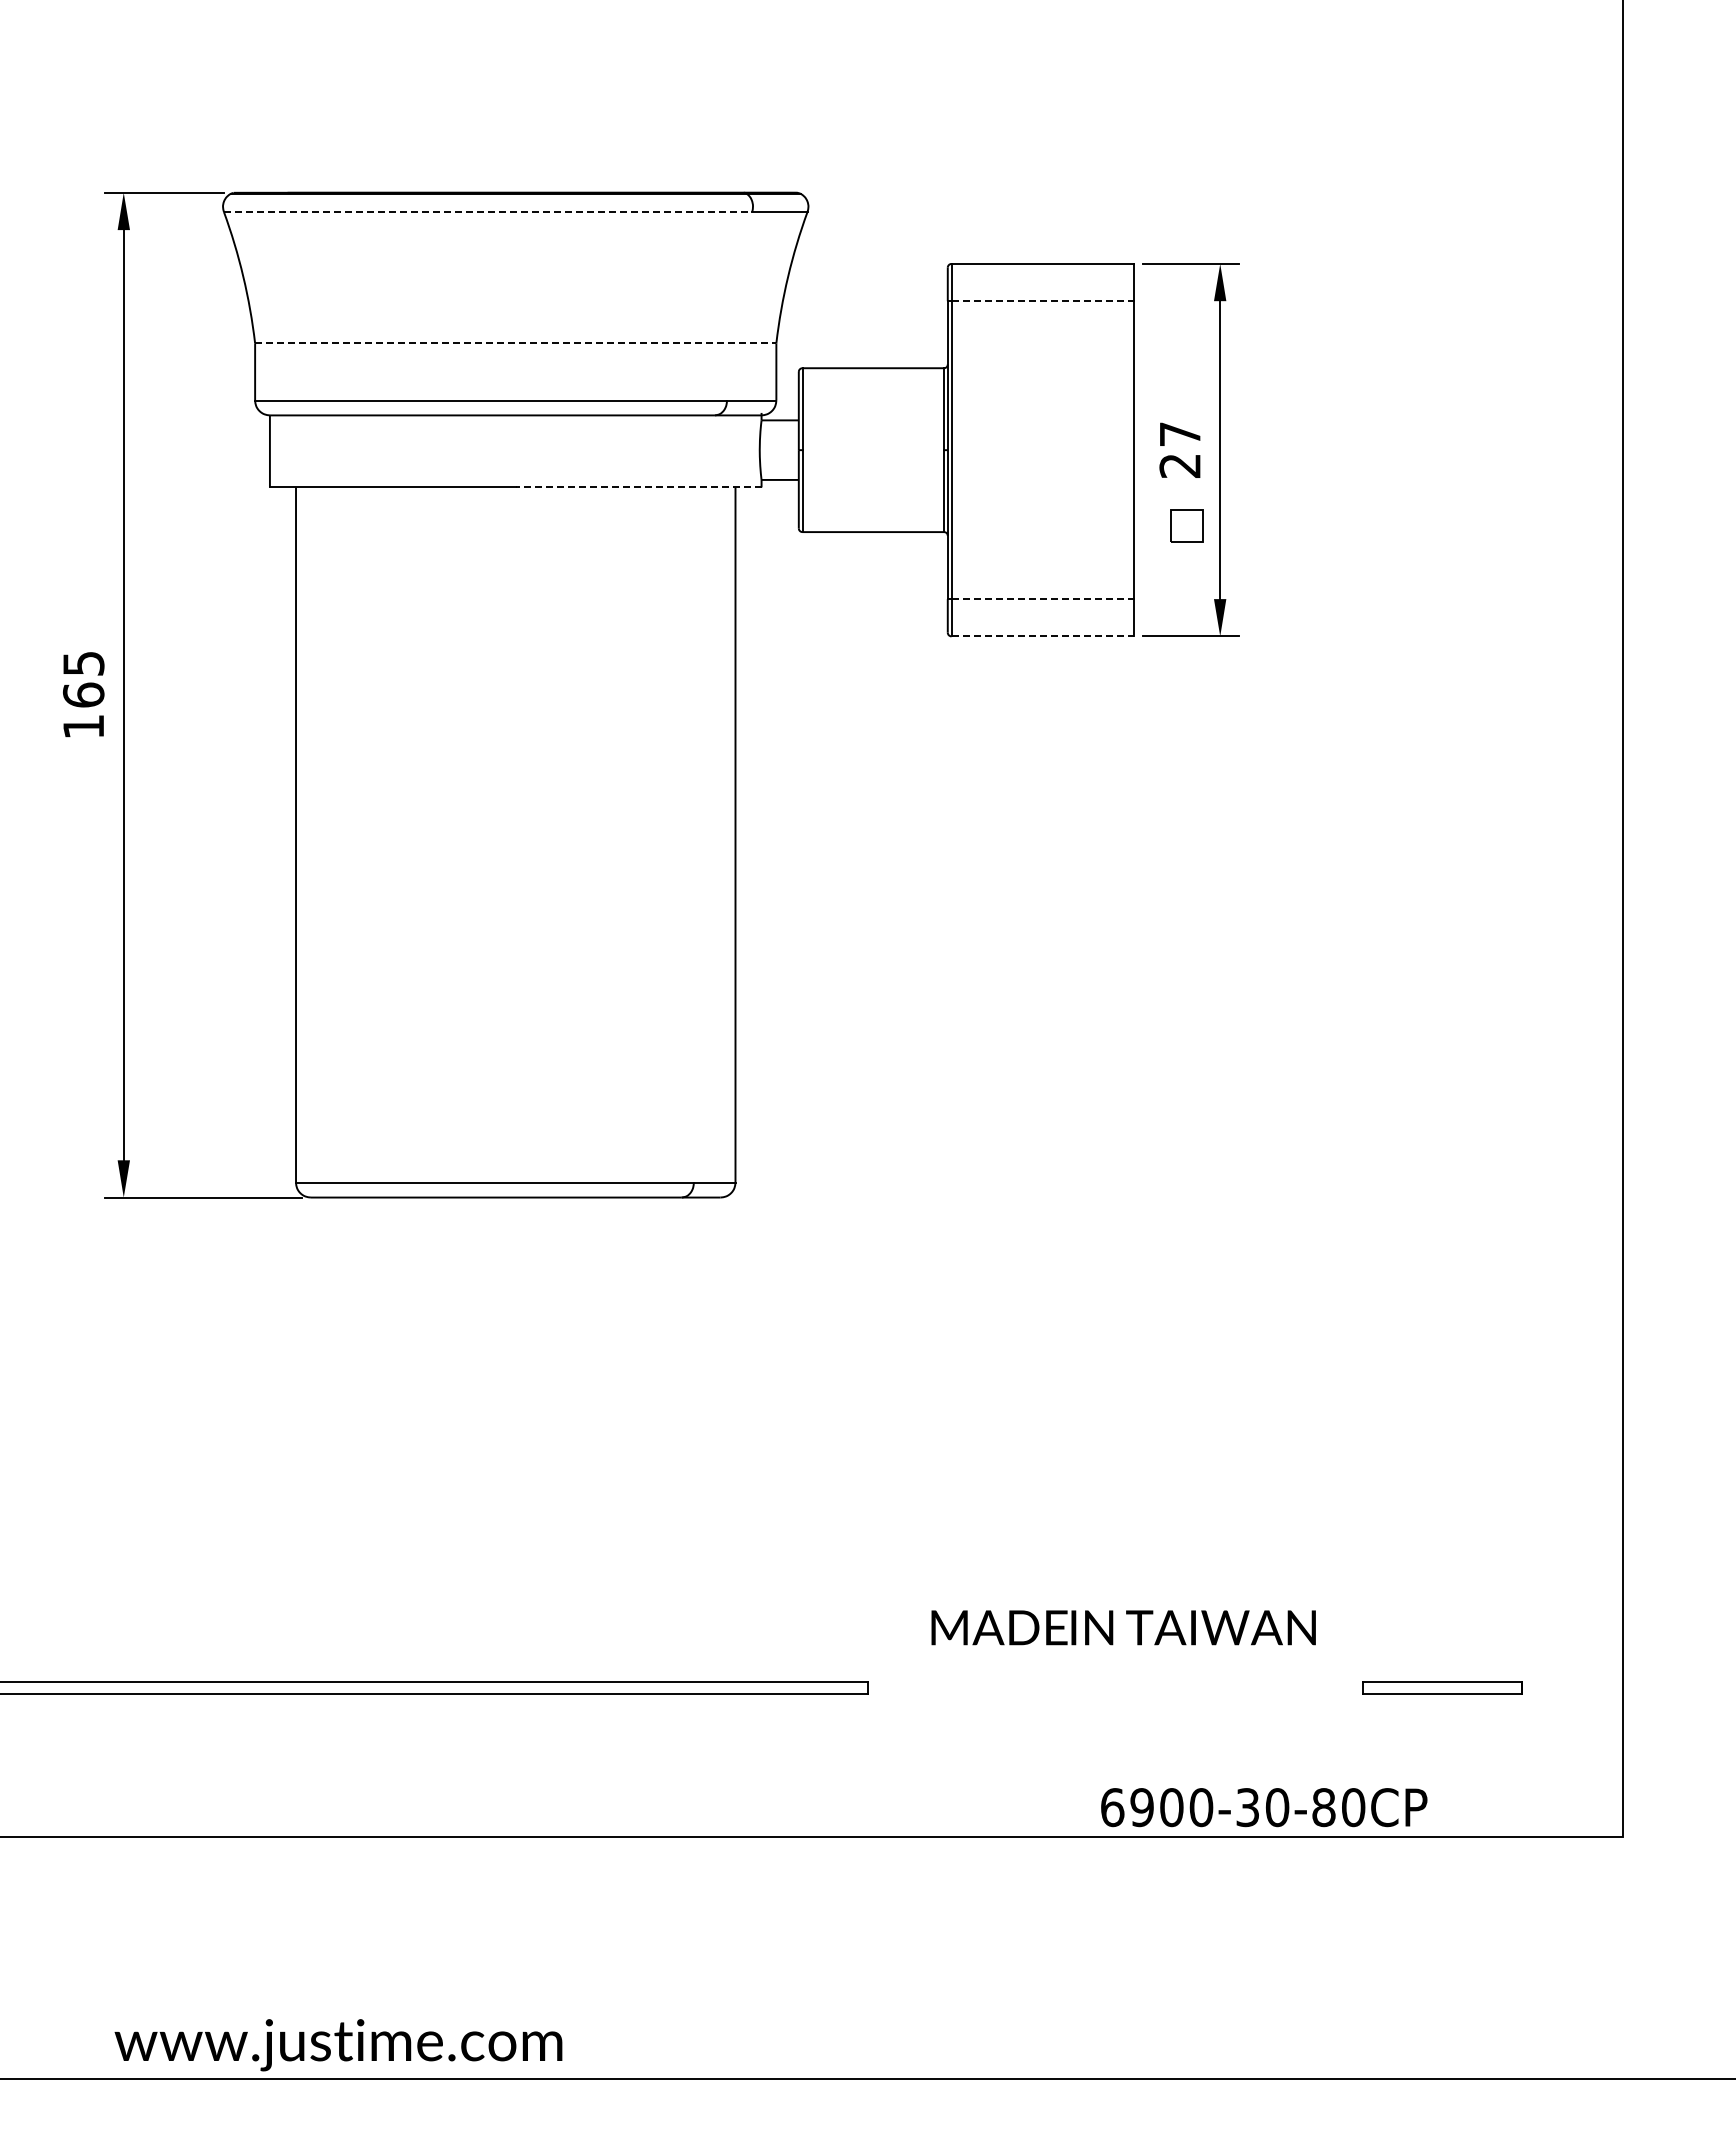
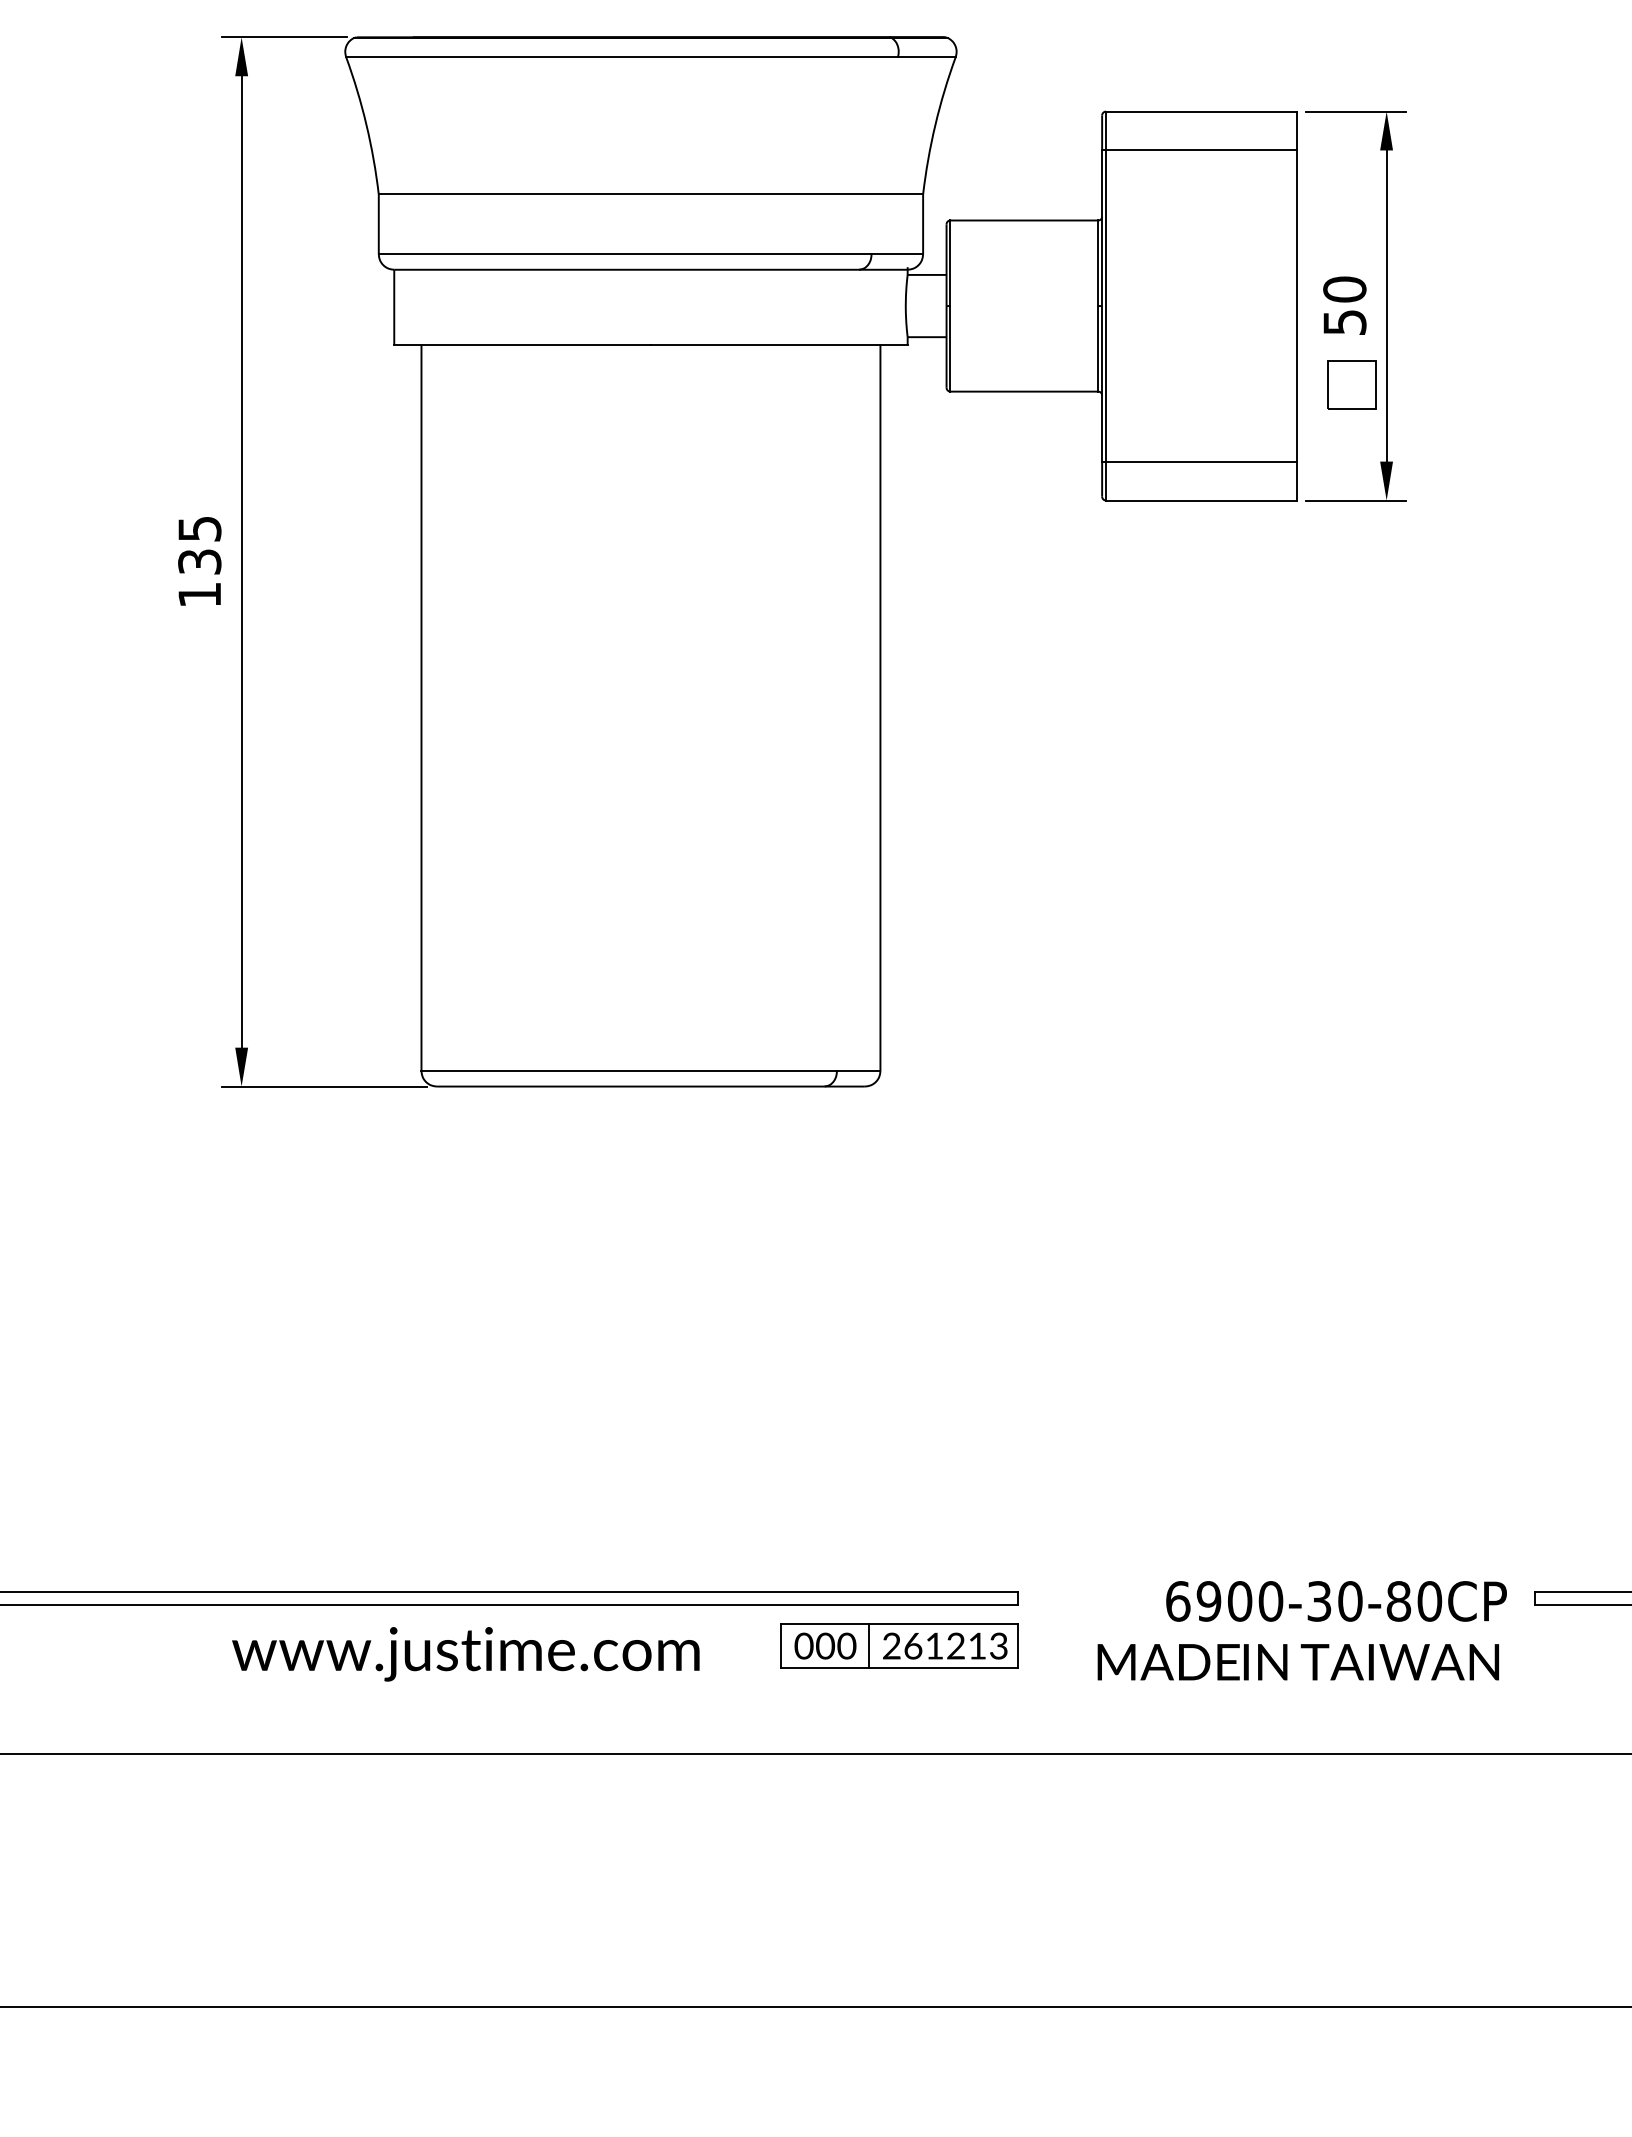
line: (488, 211) -> (622, 56), dashed -> solid
line: (1043, 301) -> (1202, 150), dashed -> solid
line: (515, 343) -> (650, 194), dashed -> solid
text: (1179, 449) -> (1344, 305), 27 -> 50
line: (638, 487) -> (779, 345), dashed -> solid
part: (1186, 525) -> (1351, 384), size x1.43
line: (1043, 599) -> (1202, 462), dashed -> solid
line: (1043, 636) -> (1202, 500), dashed -> solid
text: (83, 694) -> (199, 561), 165 -> 135
text: (1123, 1627) -> (1298, 1661), moved
part: (753, 1733) -> (899, 1646), added
text: (1264, 1807) -> (1336, 1601), moved
text: (338, 2045) -> (465, 1654), moved

